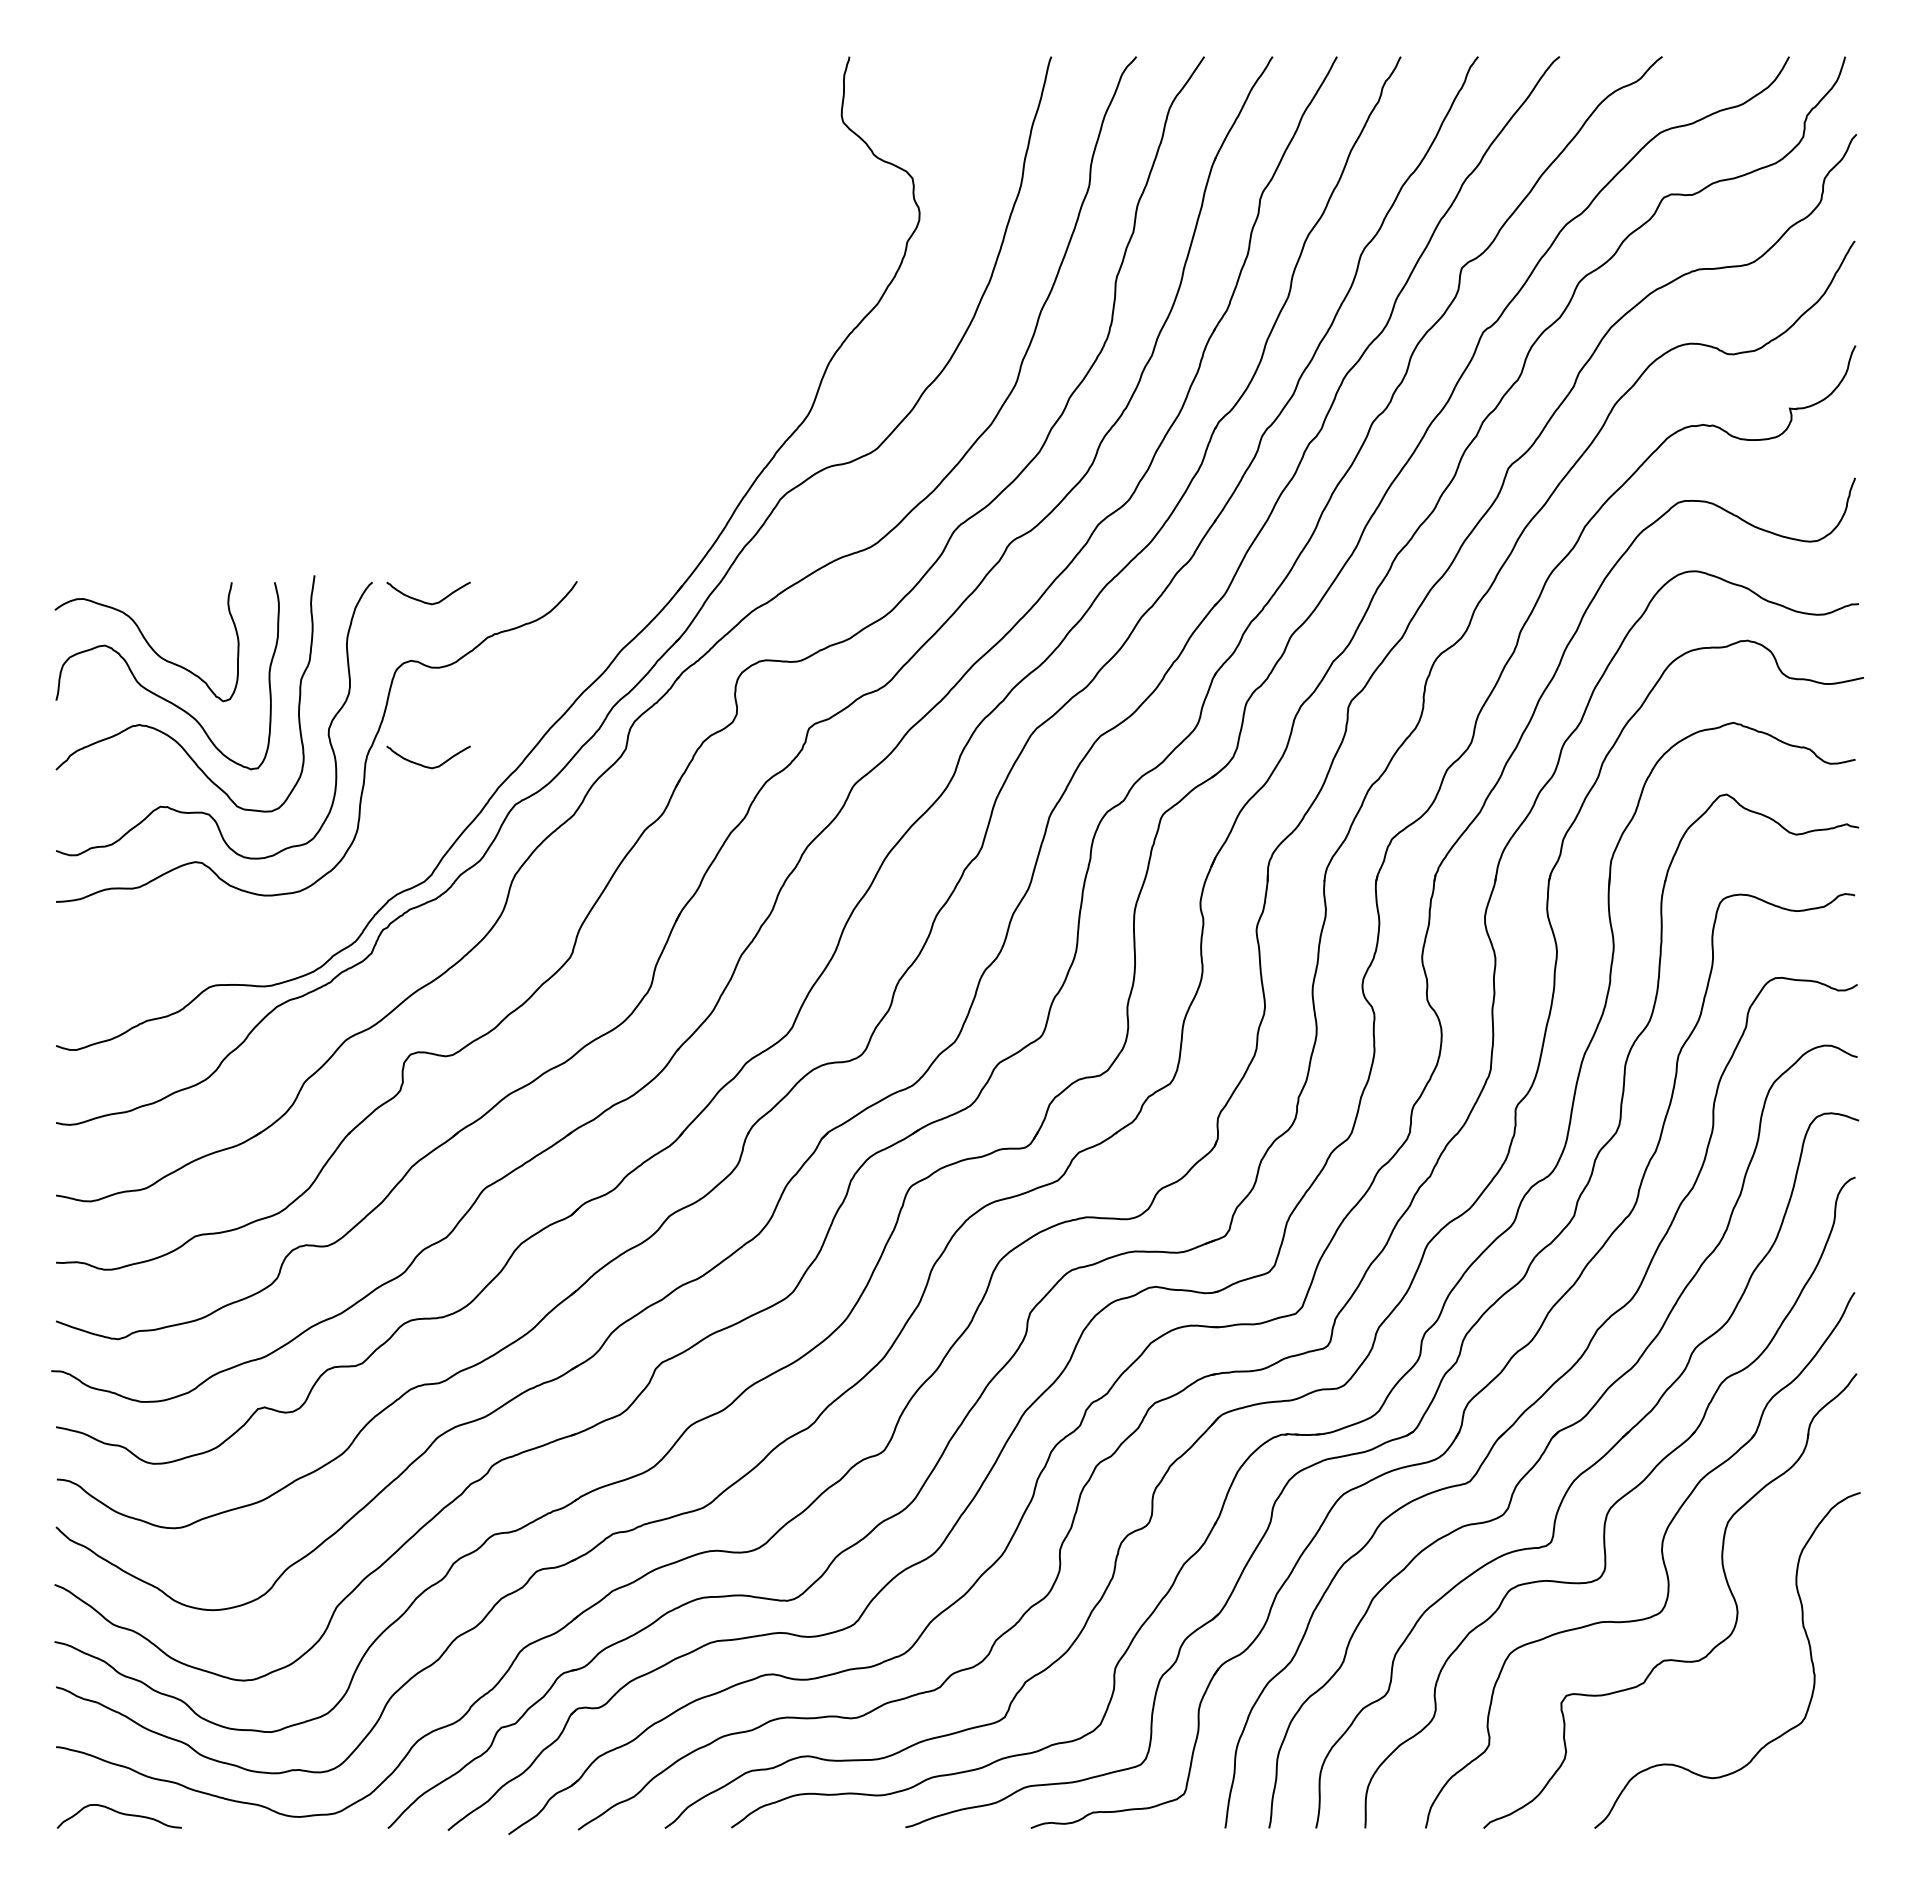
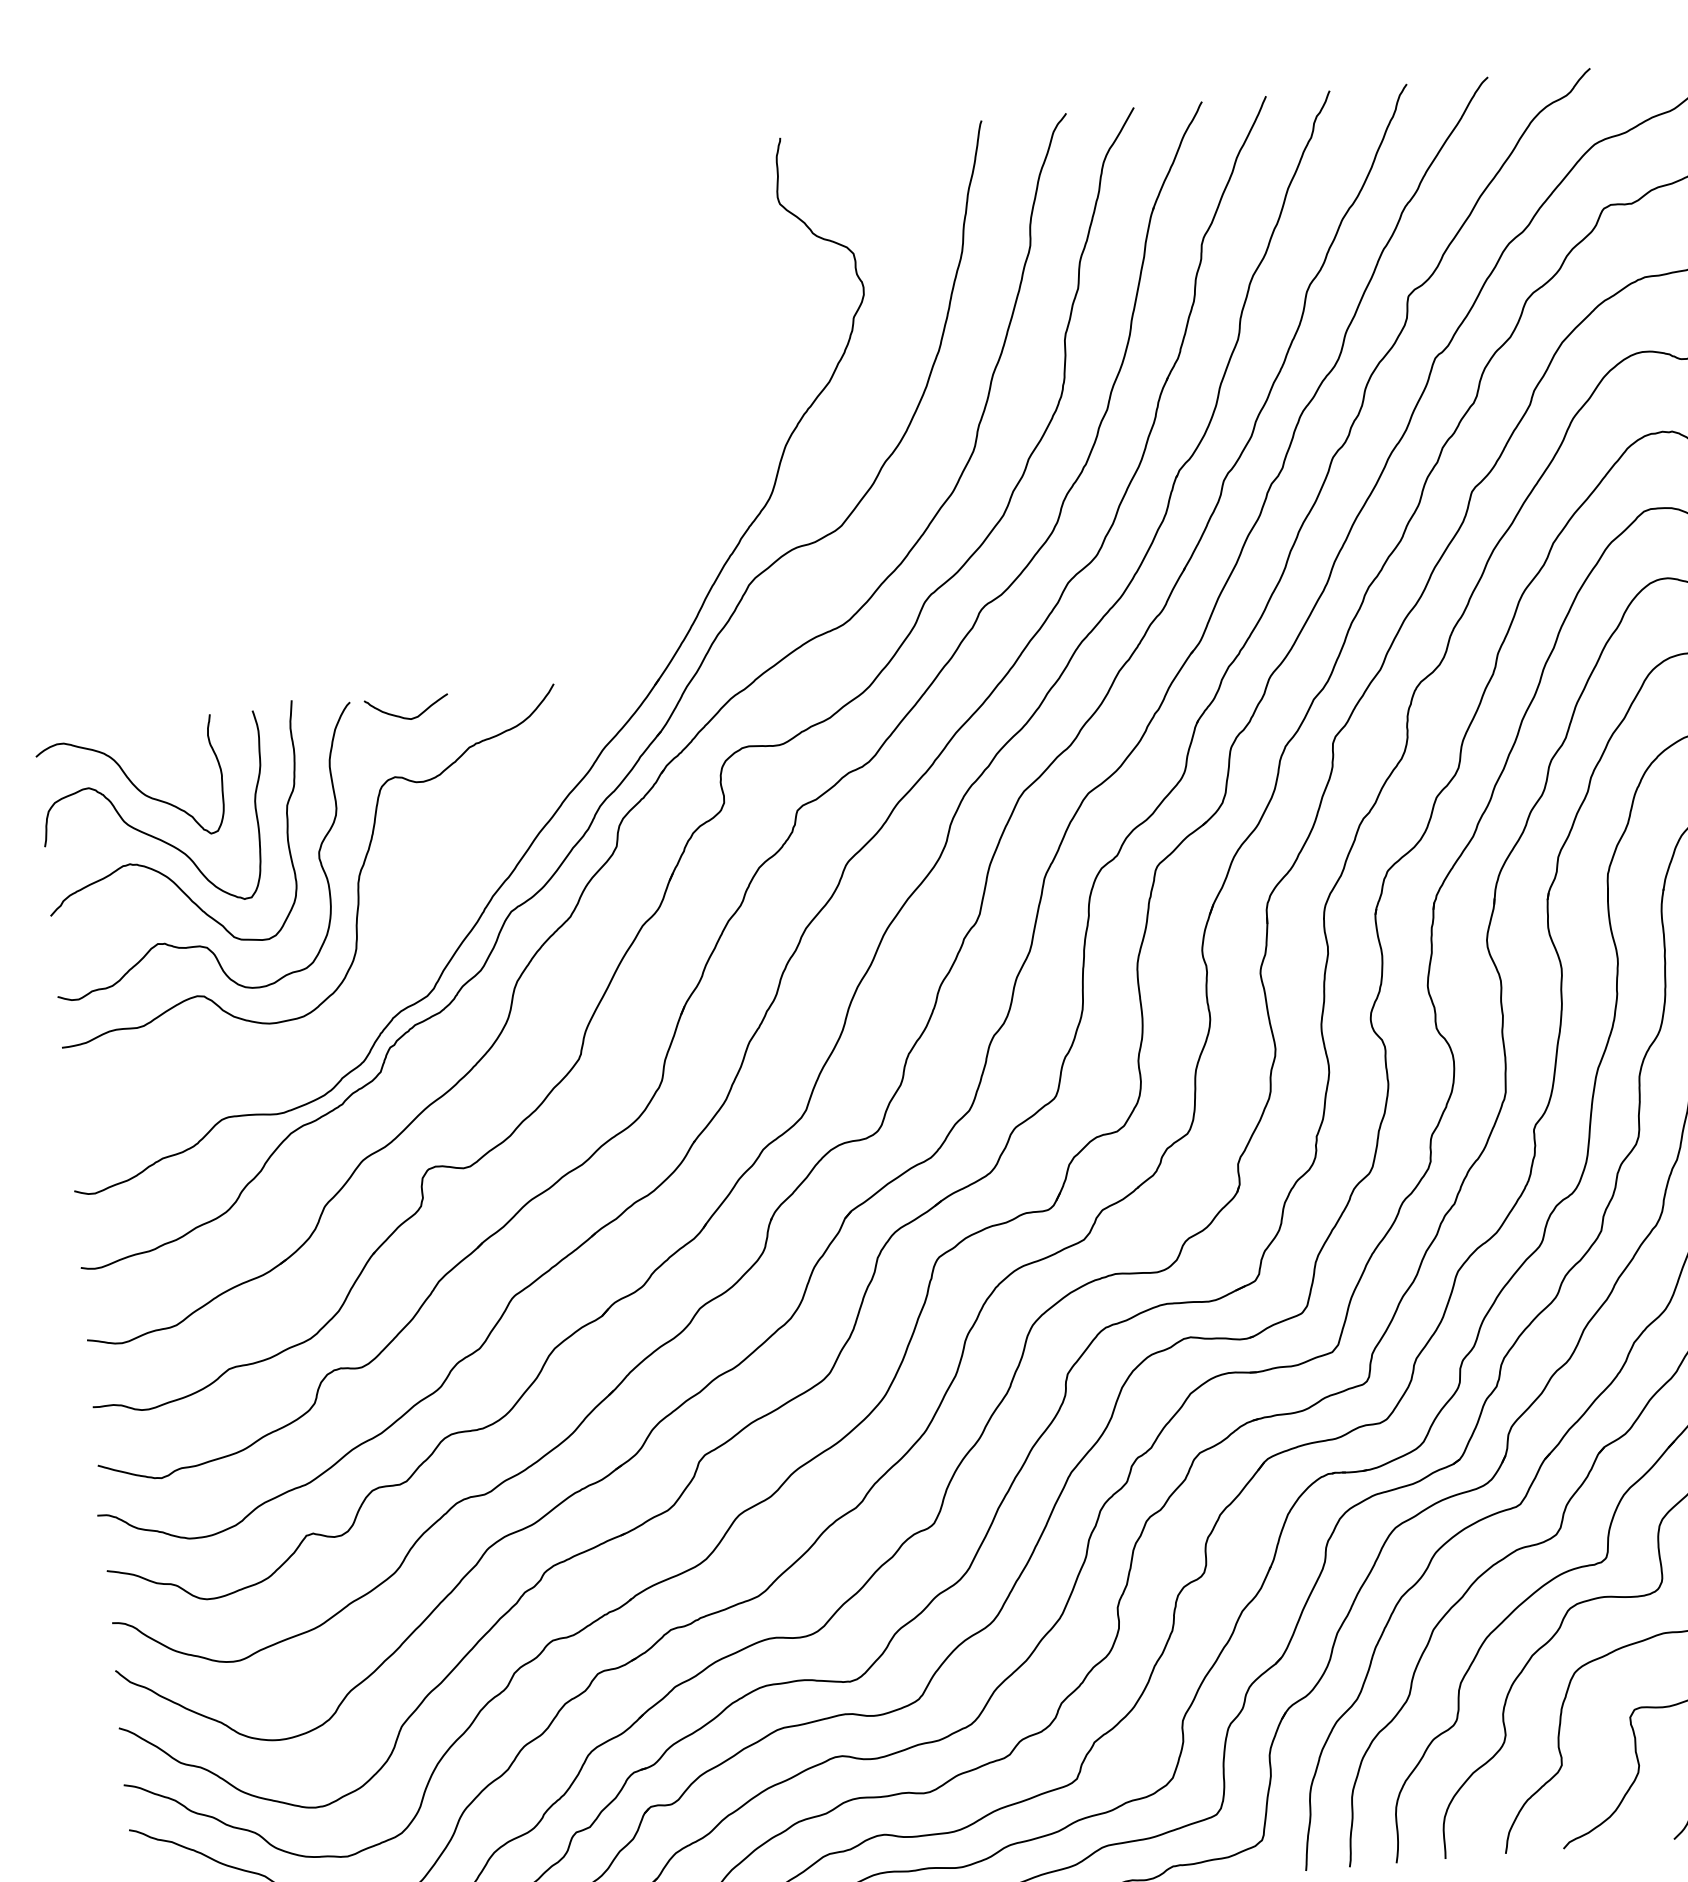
curve: (424, 765) -> (417, 880), removed

